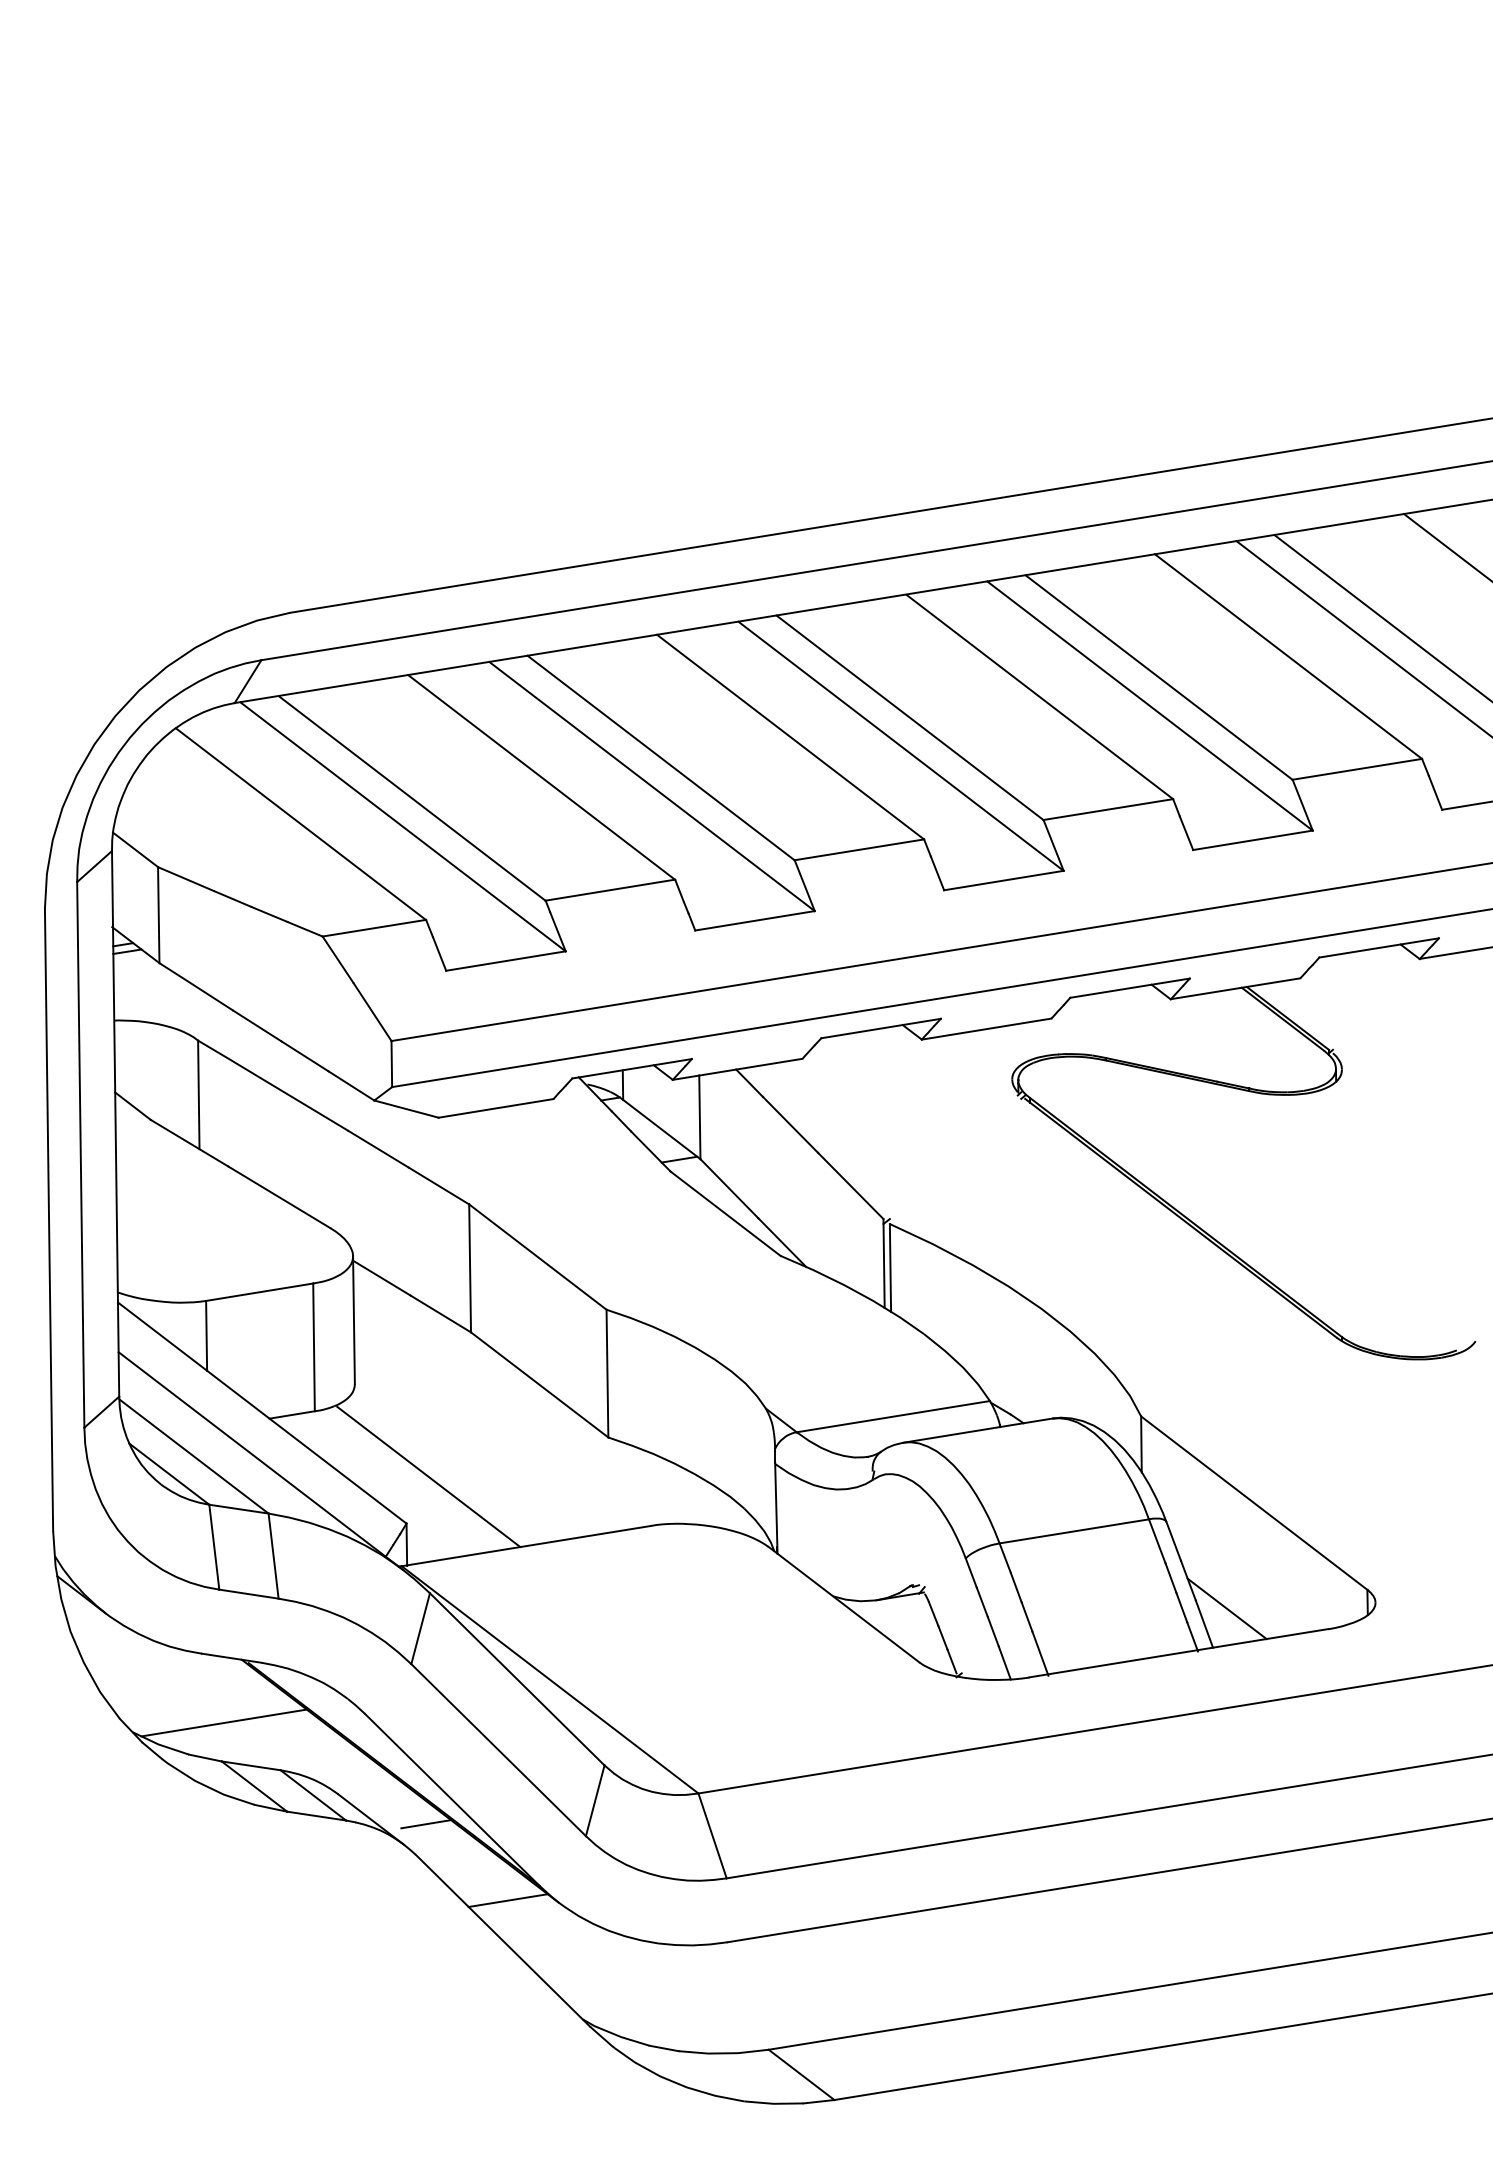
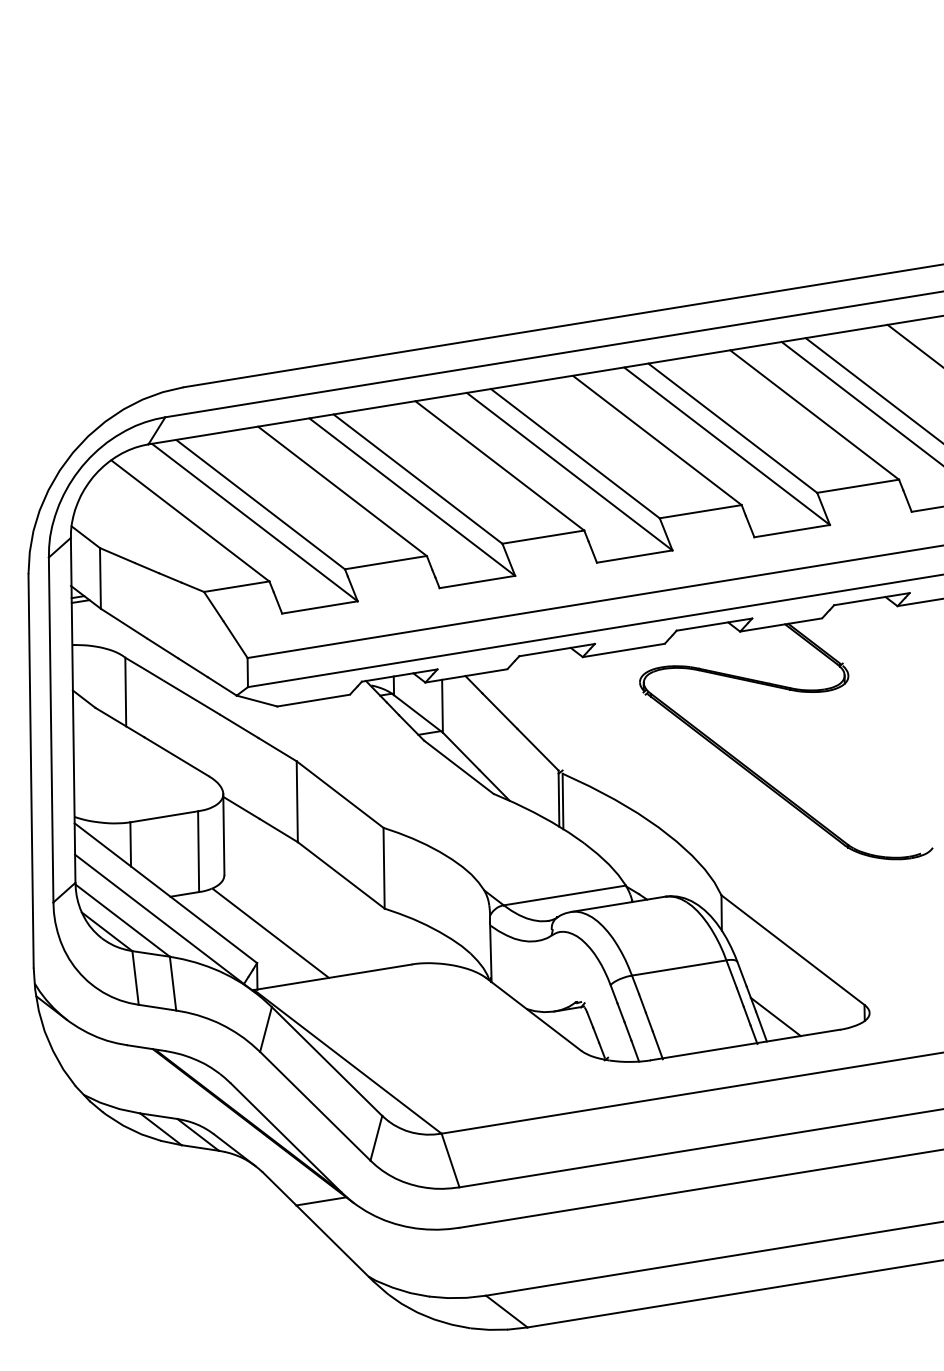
line: (223, 1722) -> (141, 1088), removed
line: (426, 1823) -> (269, 1152), removed

